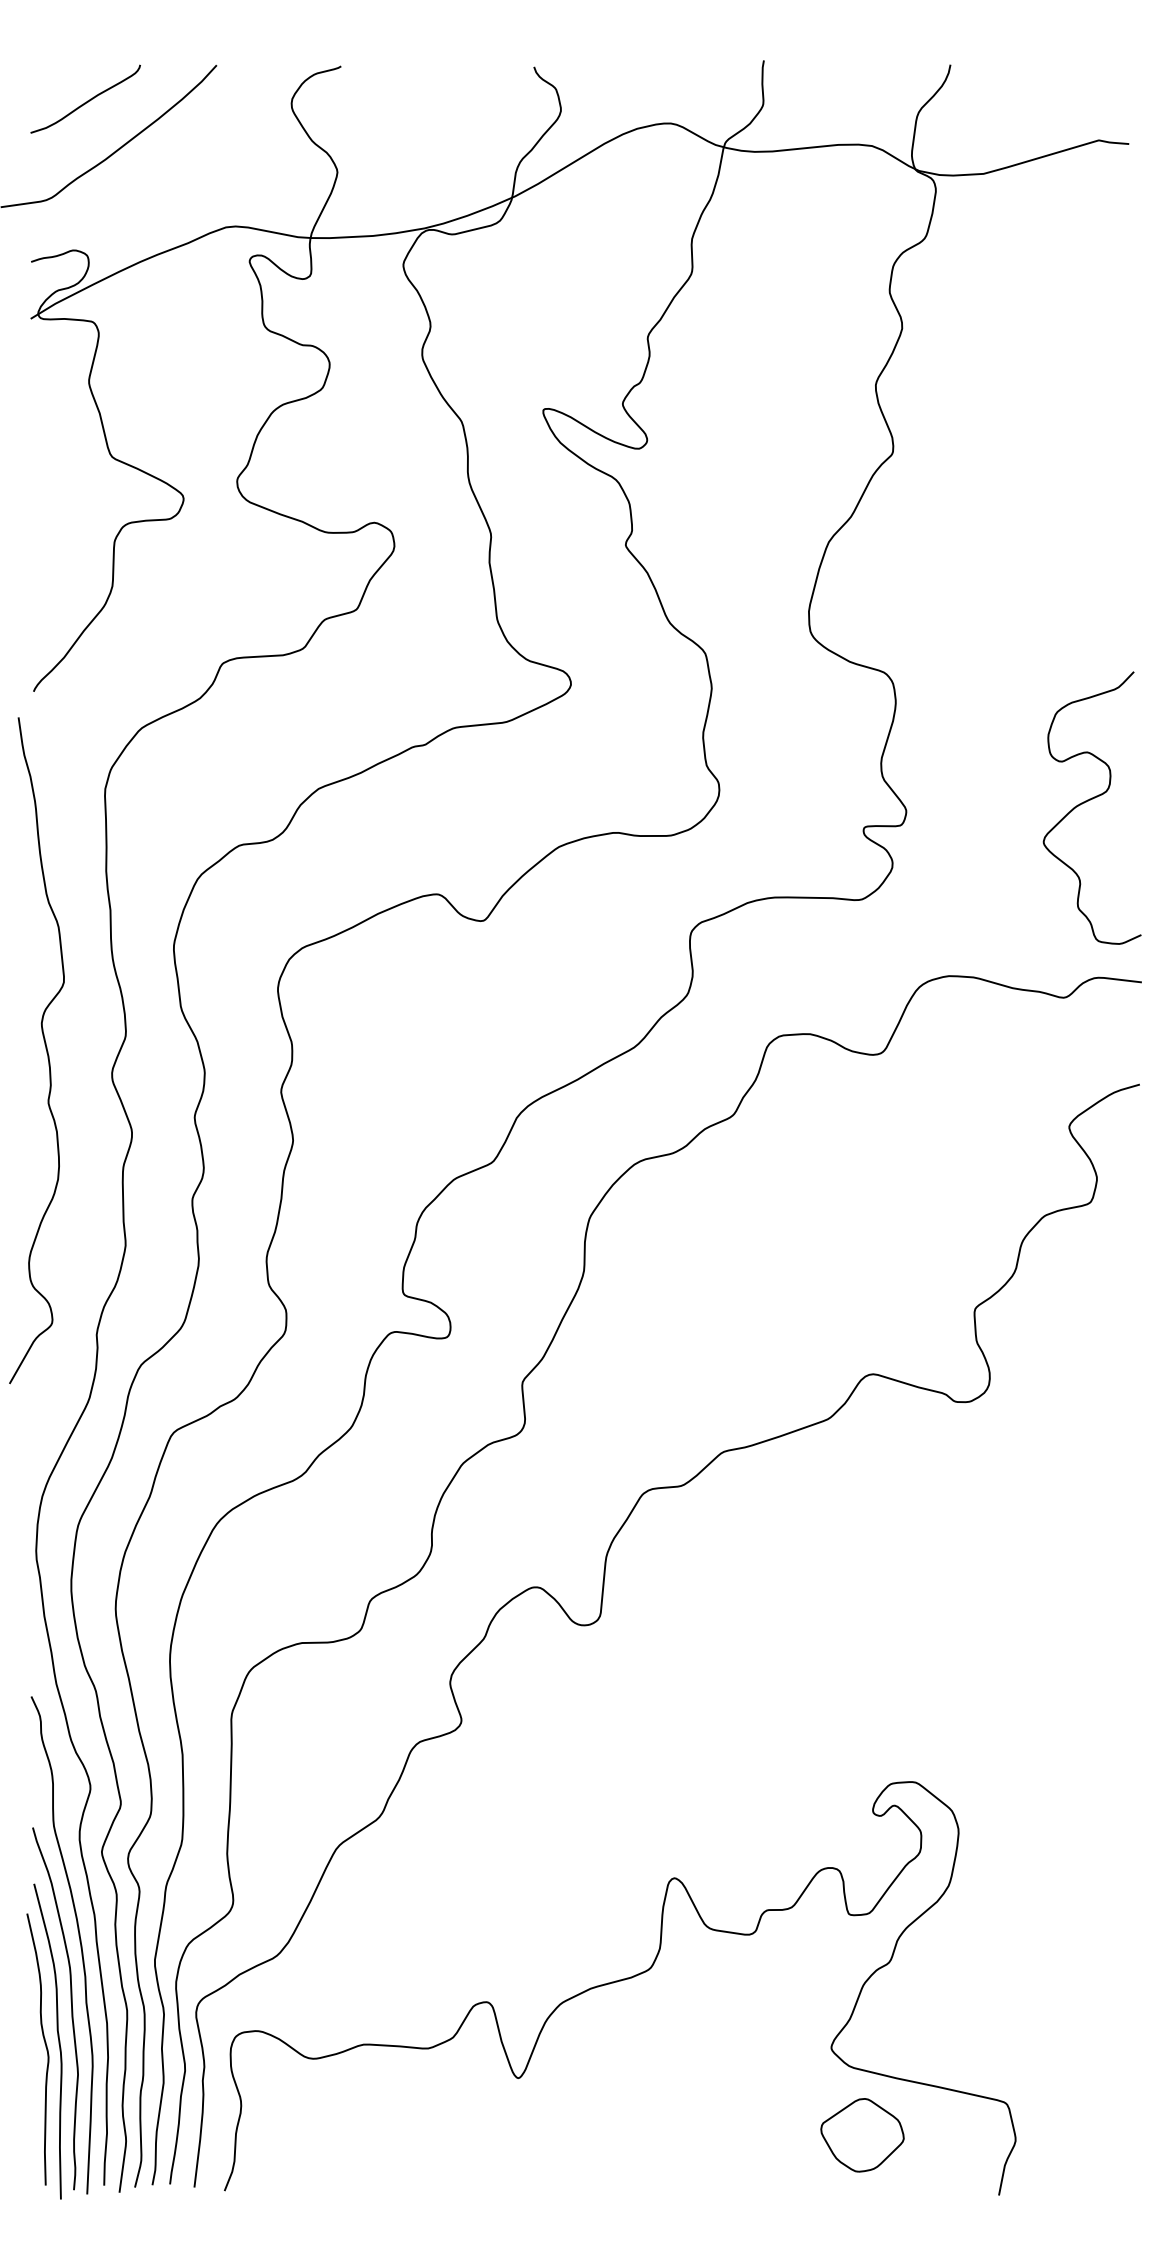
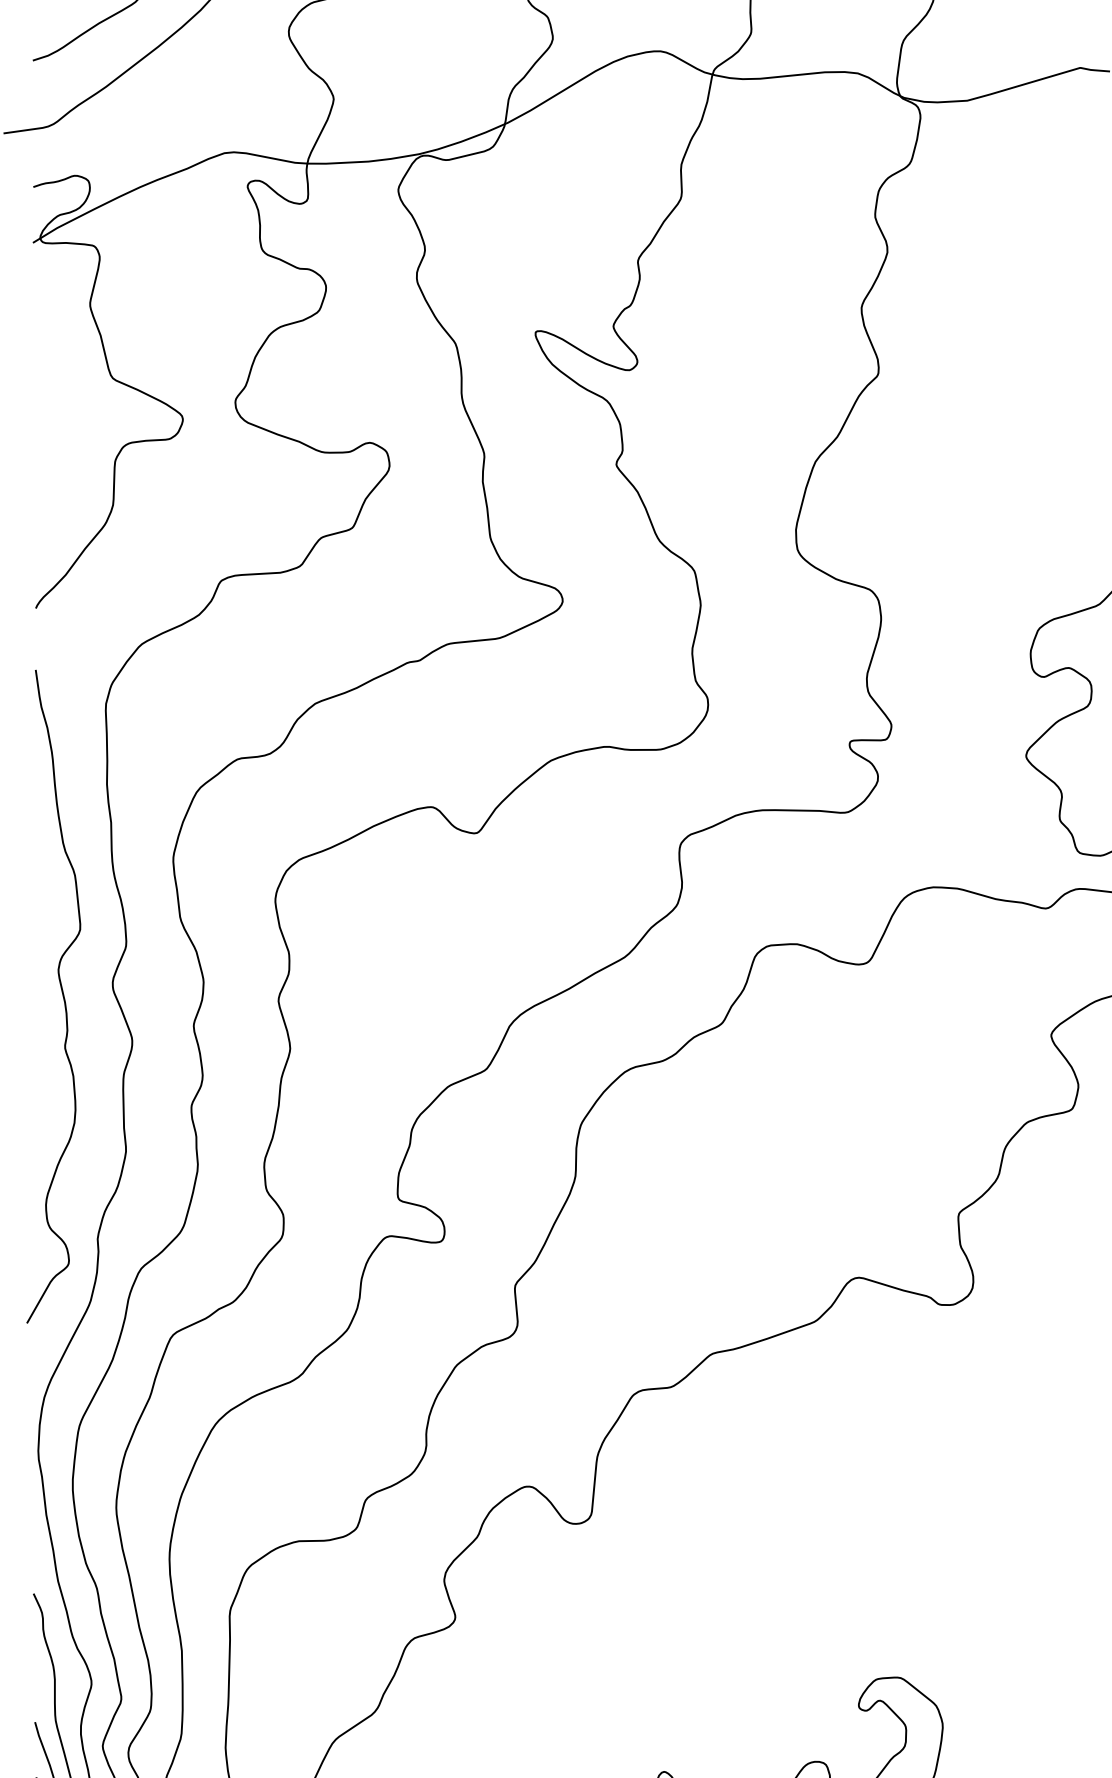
curve: (45, 1049) -> (62, 995), moved

